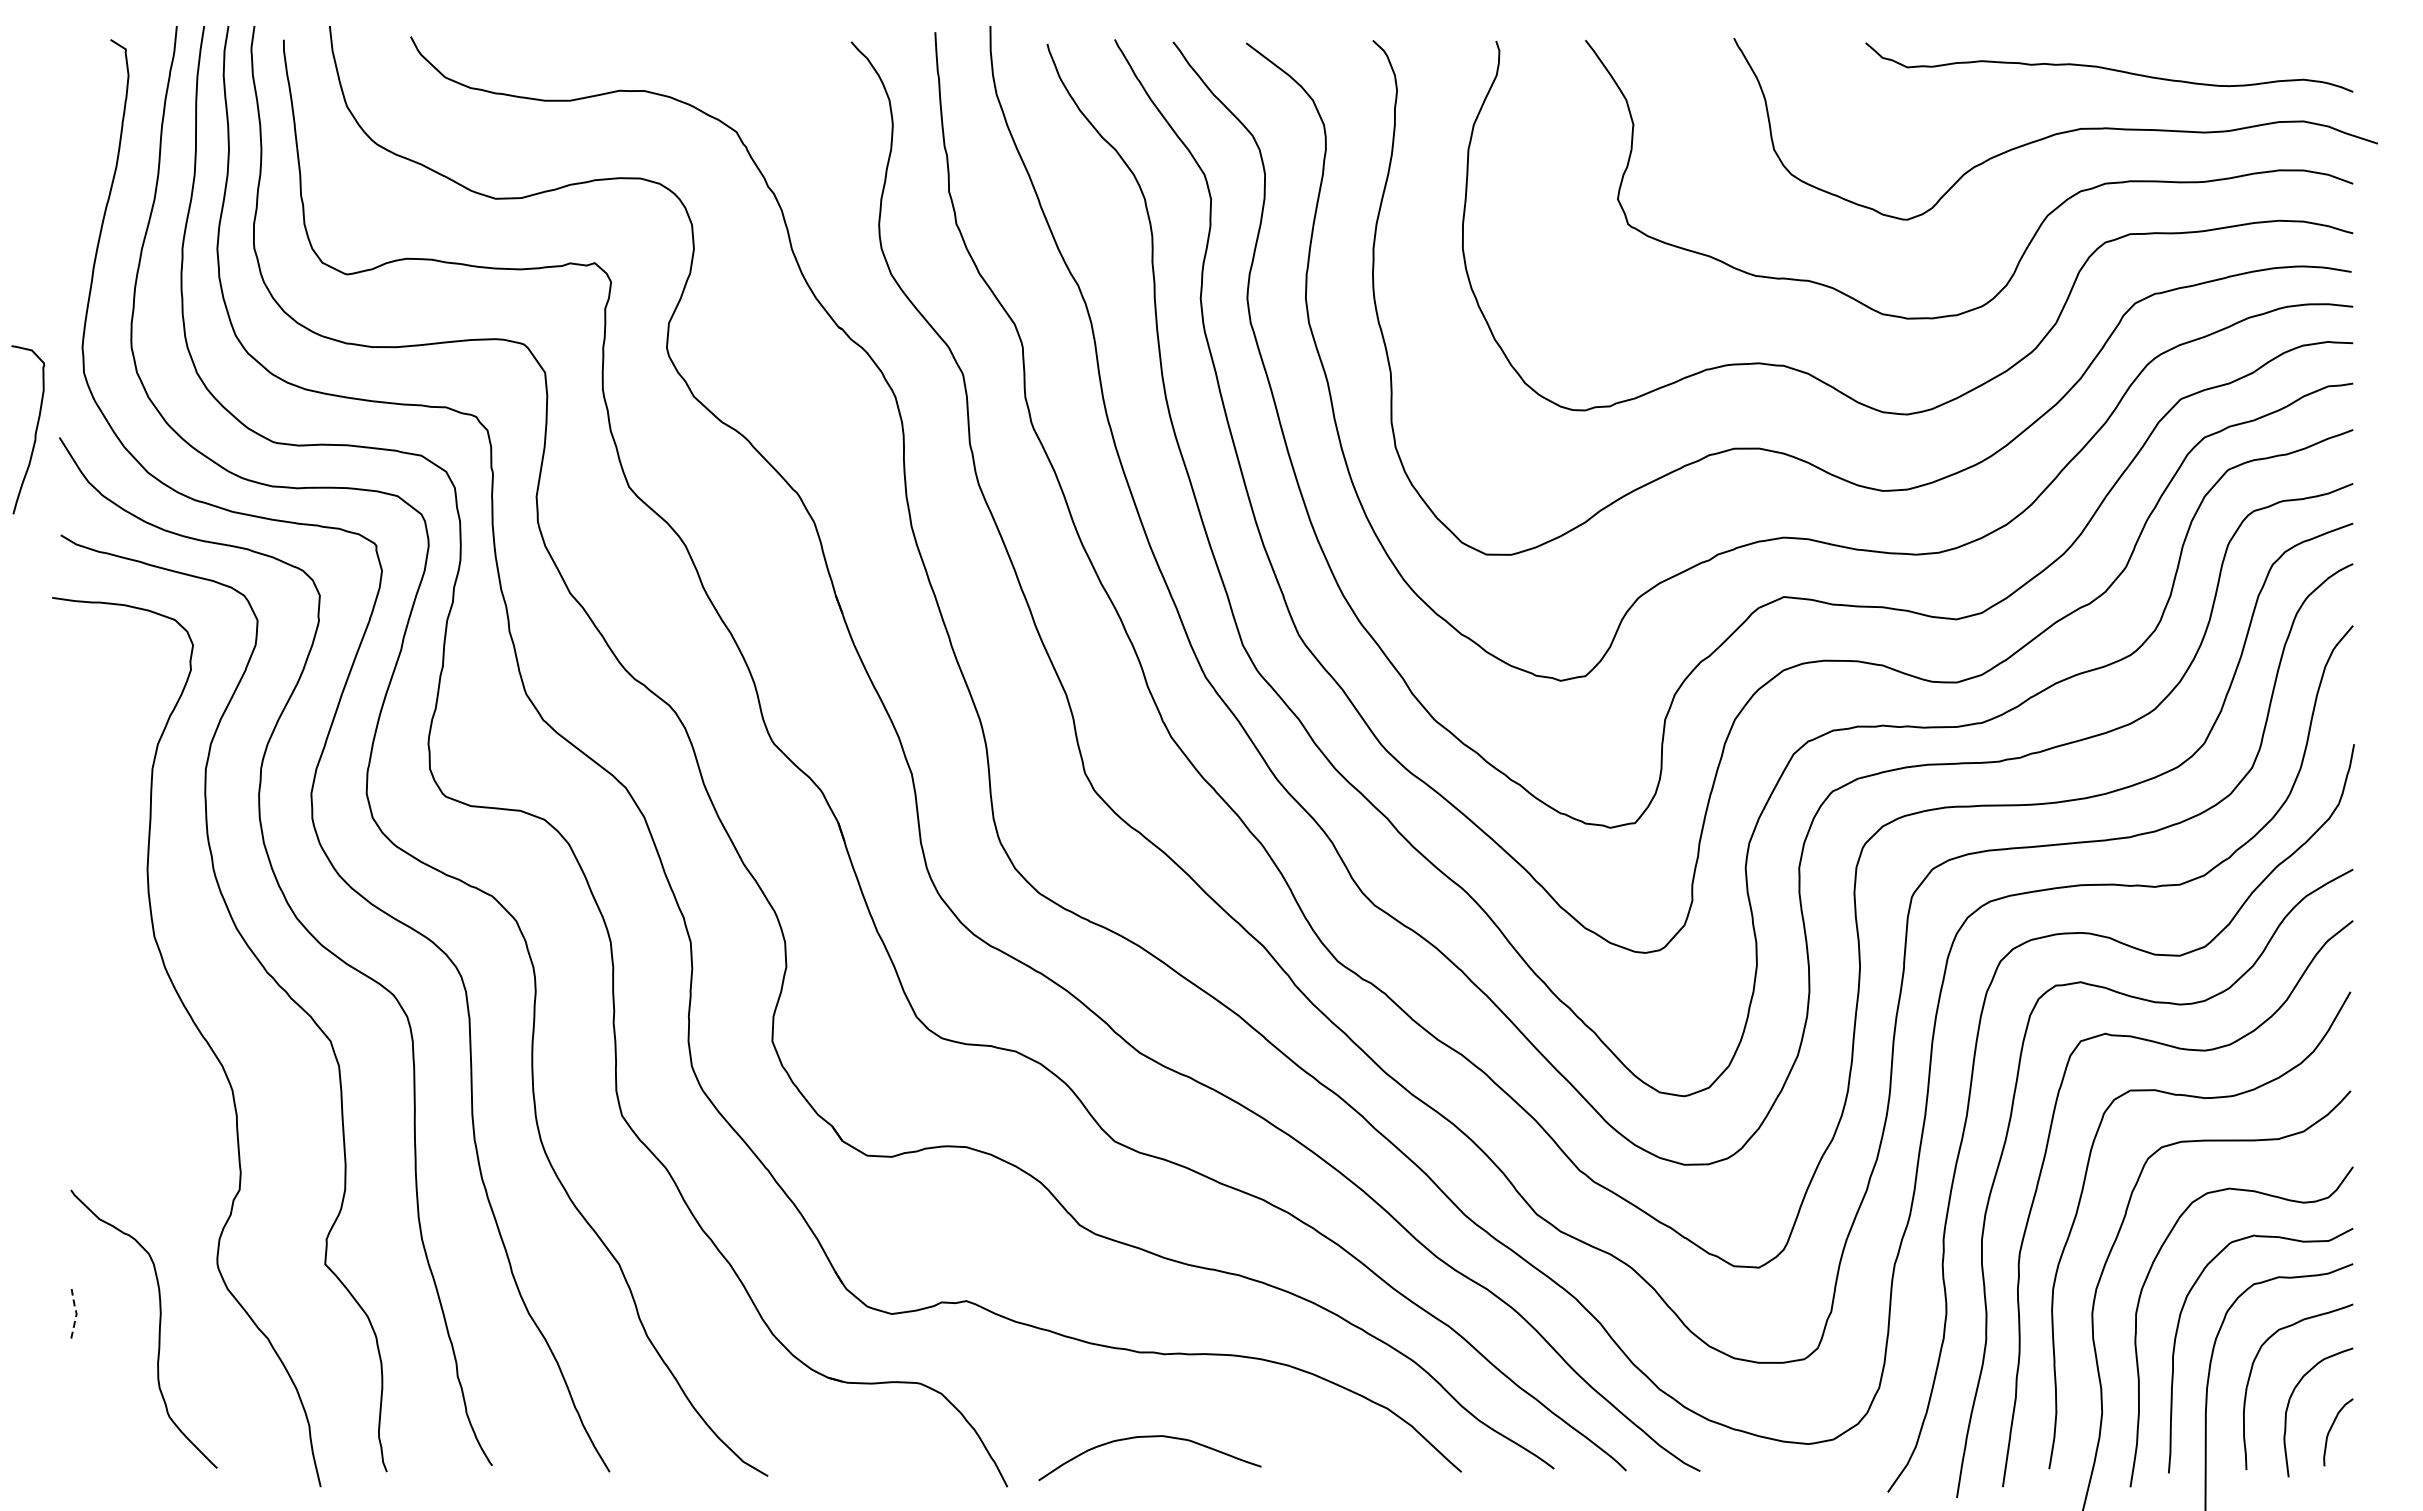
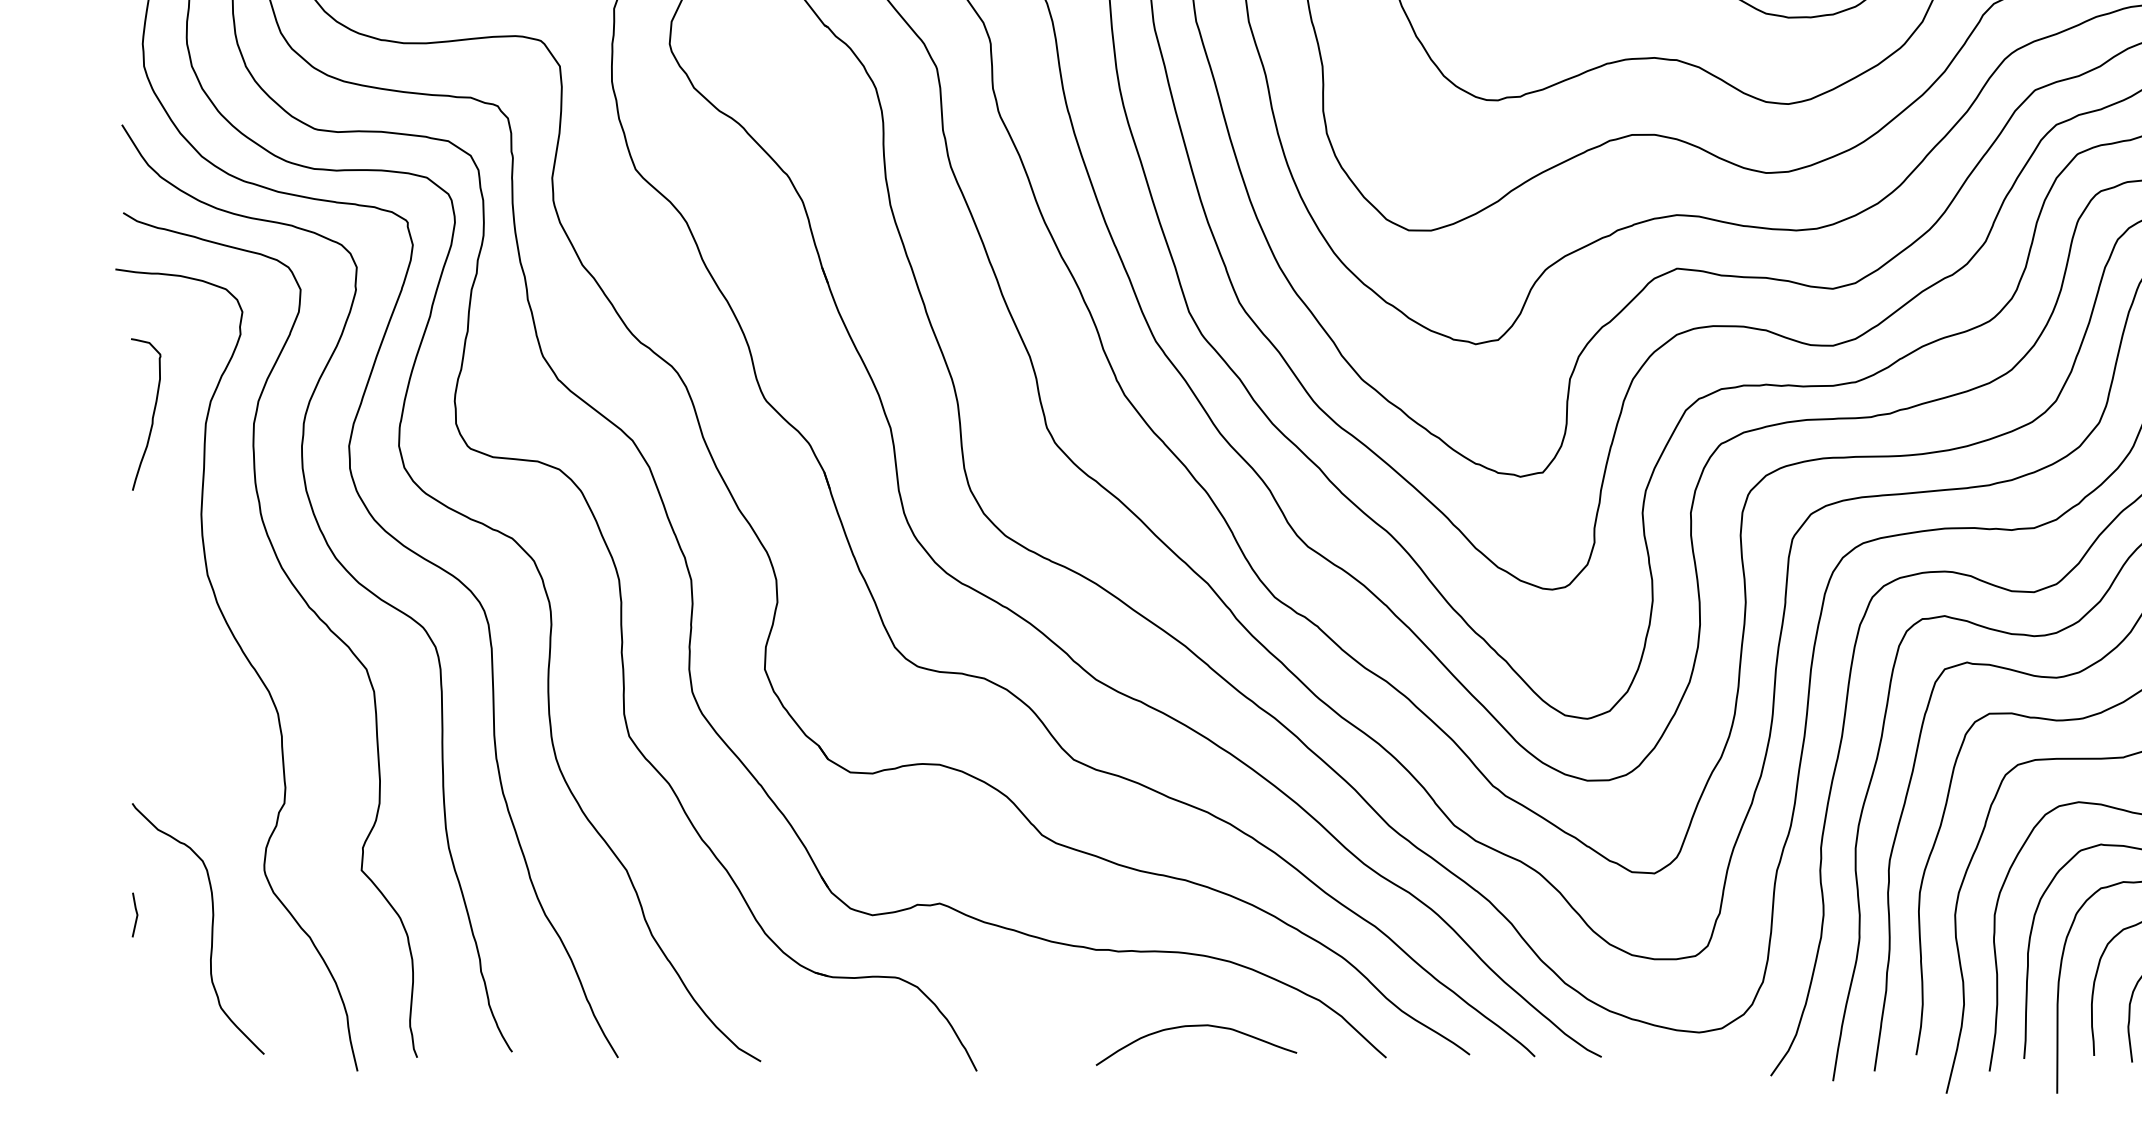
curve: (35, 429) -> (152, 414), moved
line: (76, 1313) -> (137, 914), dashed -> solid
curve: (1149, 1437) -> (1196, 1026), moved

